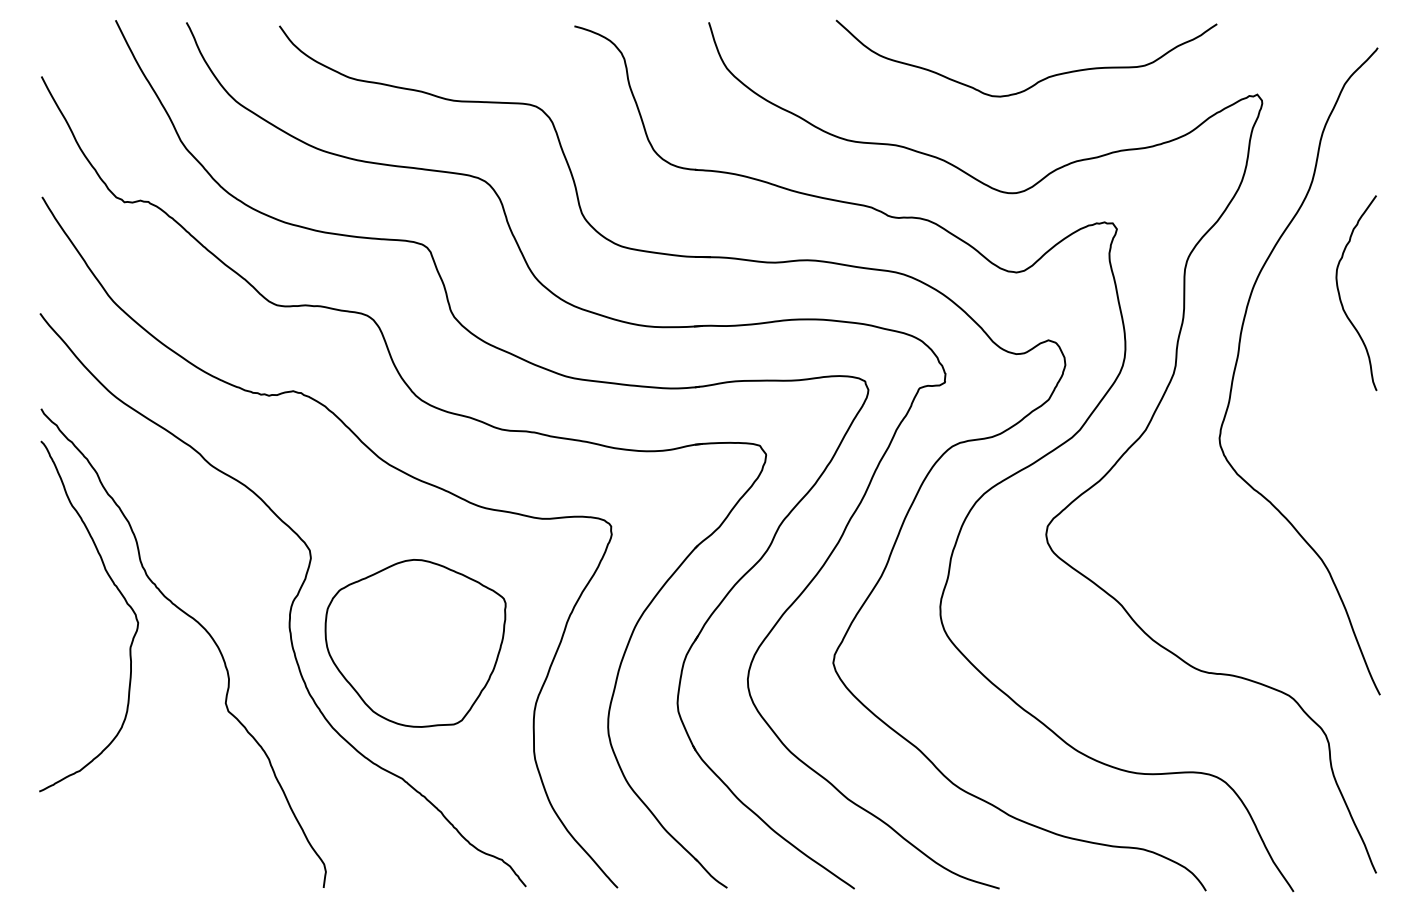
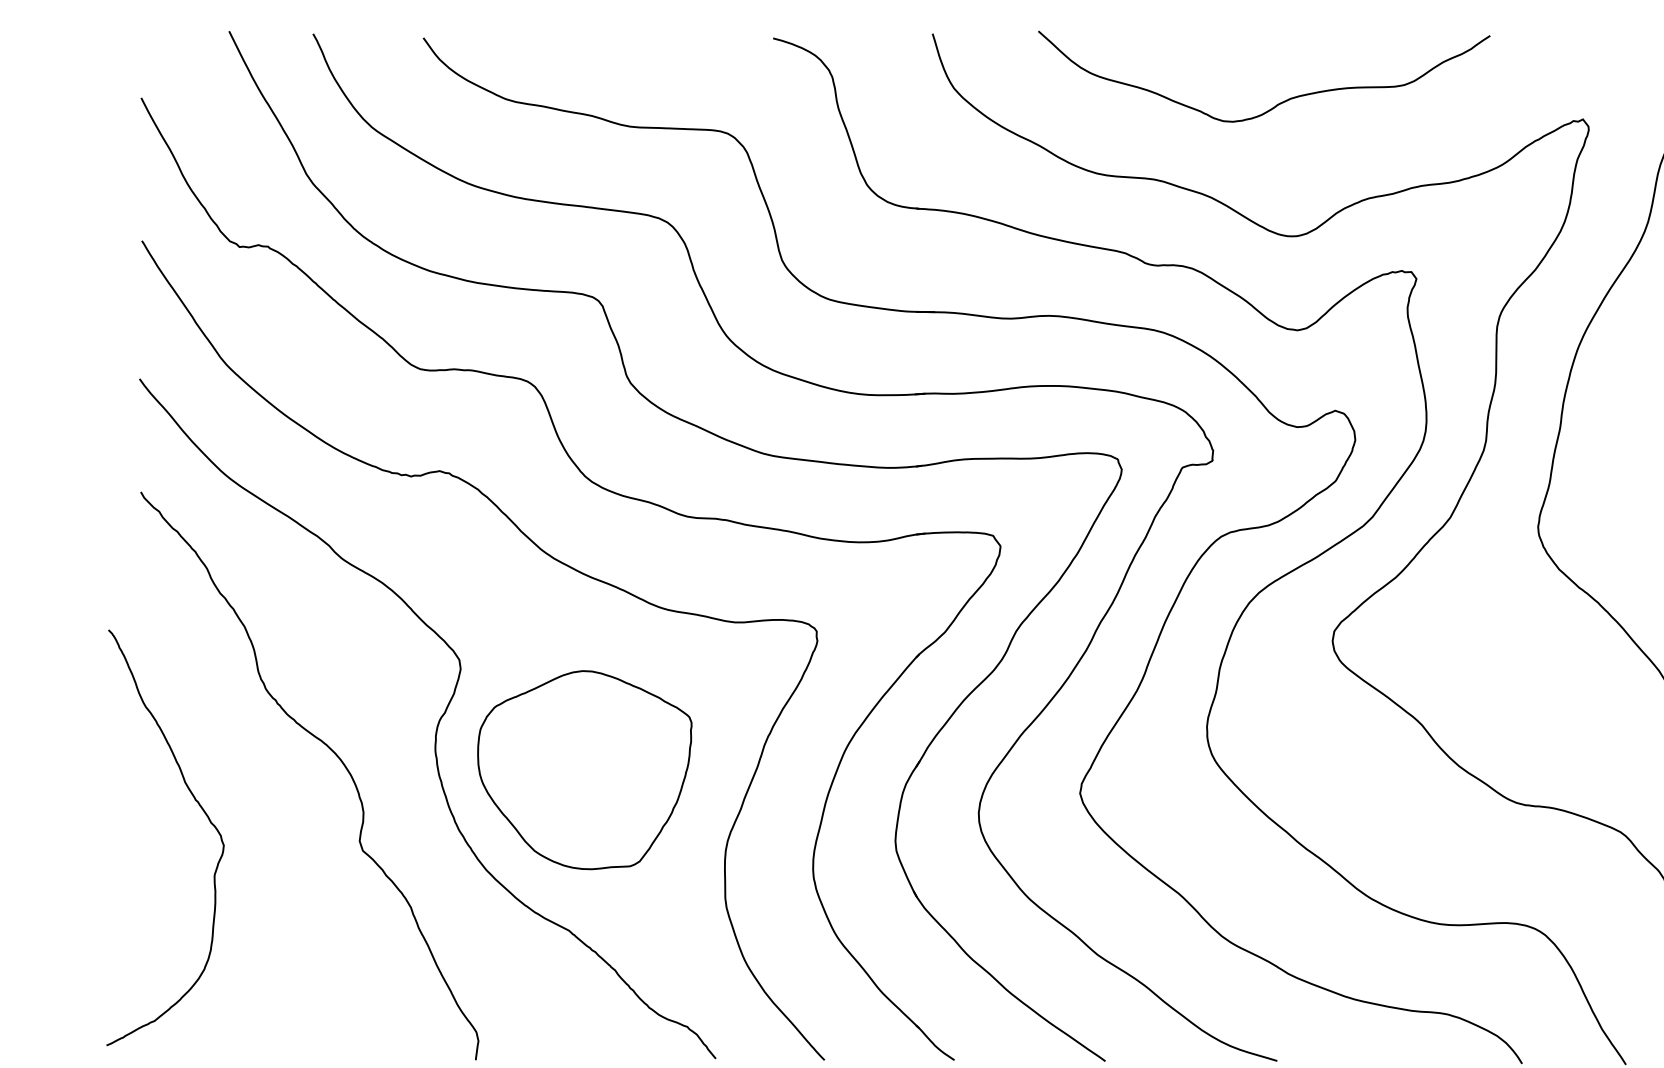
curve: (1037, 81) -> (1277, 103), moved
curve: (120, 594) -> (202, 811), moved

